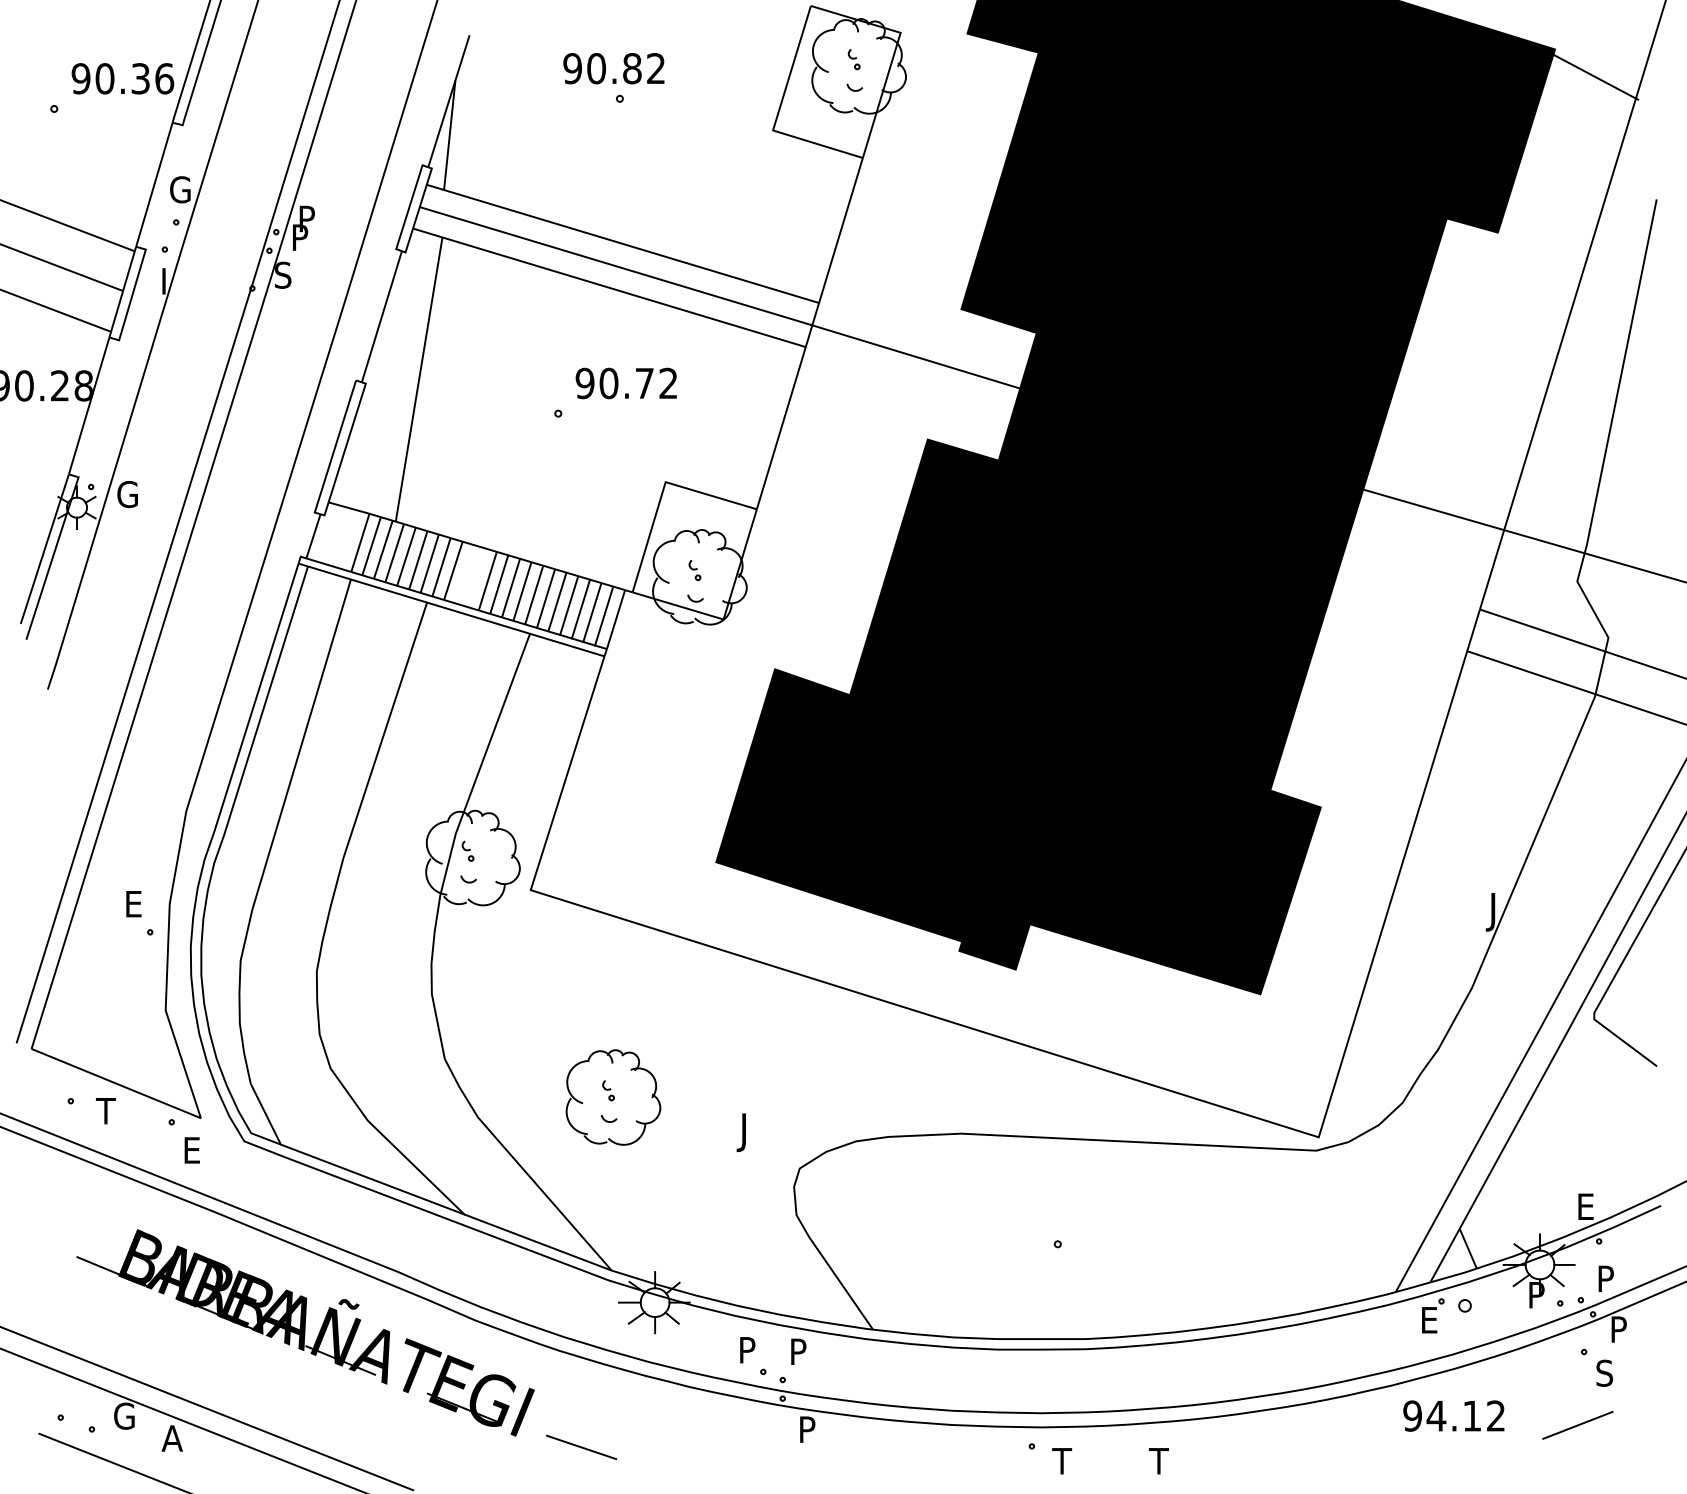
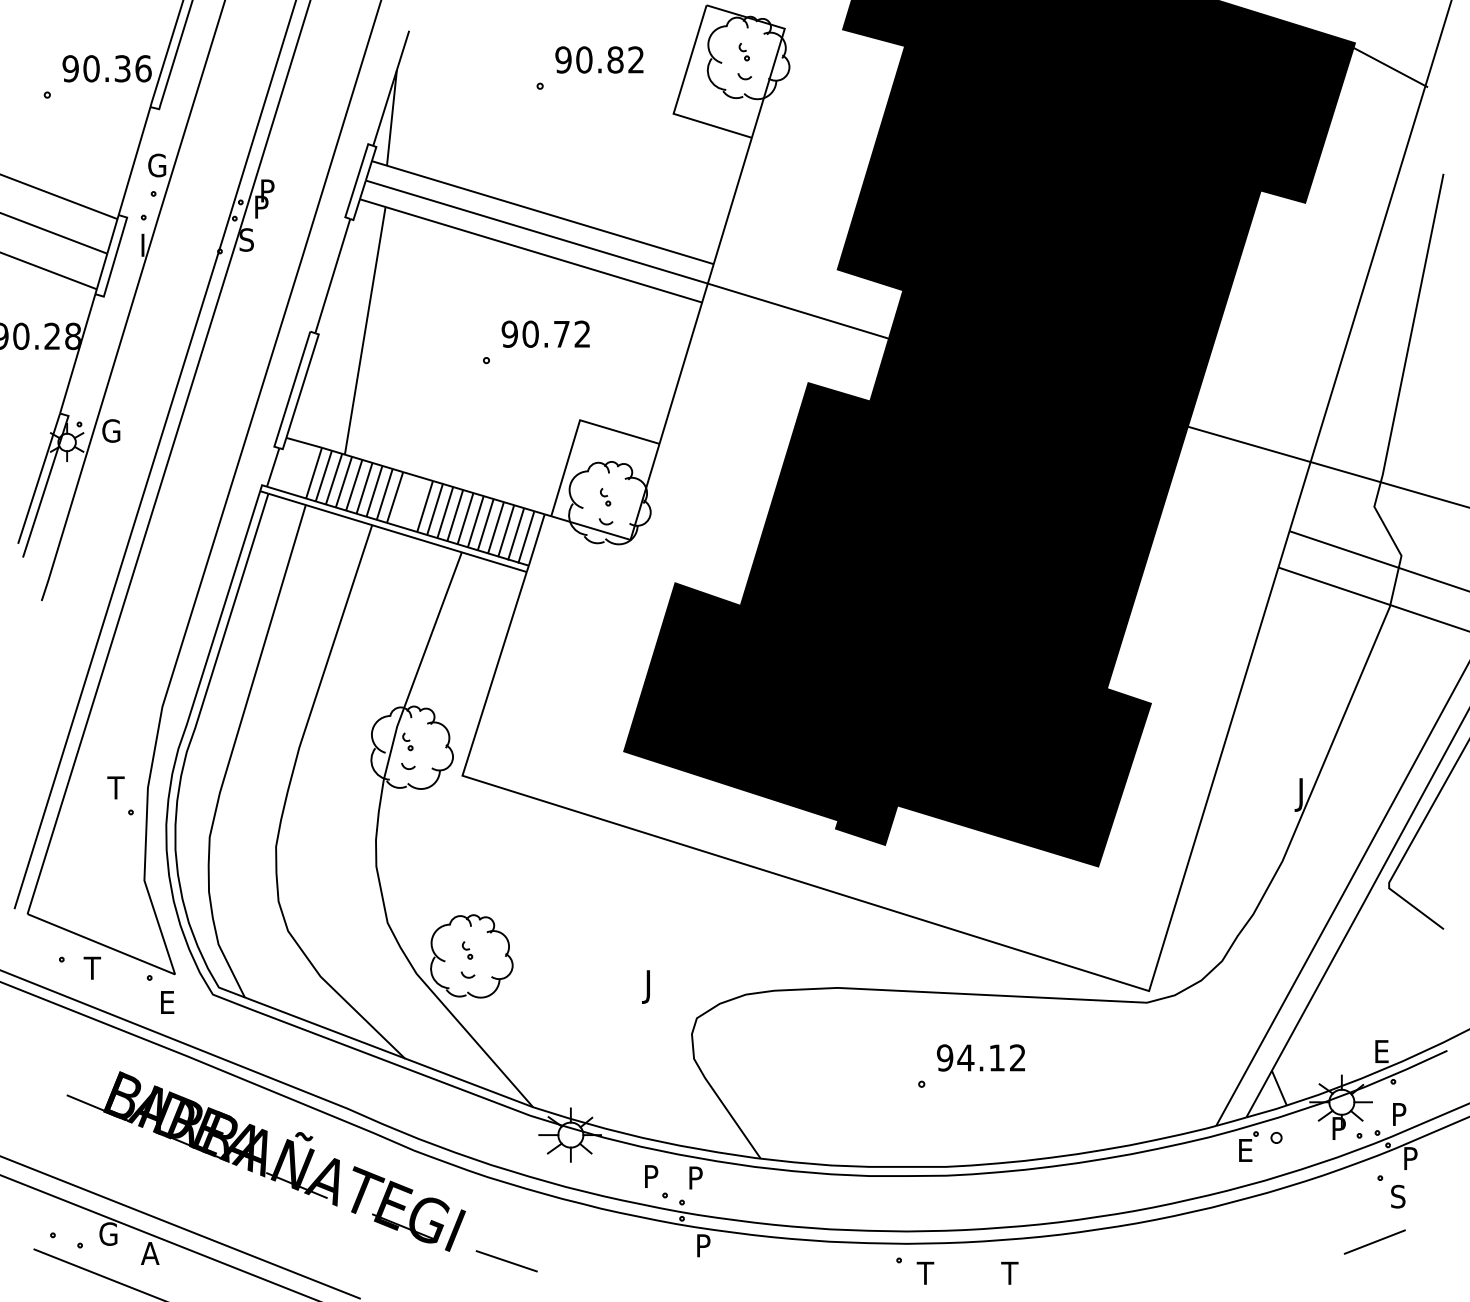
text: (613, 68) -> (599, 59), moved
text: (133, 904) -> (116, 788), E -> T
part: (613, 1097) -> (471, 956), moved
text: (1453, 1415) -> (980, 1057), moved

